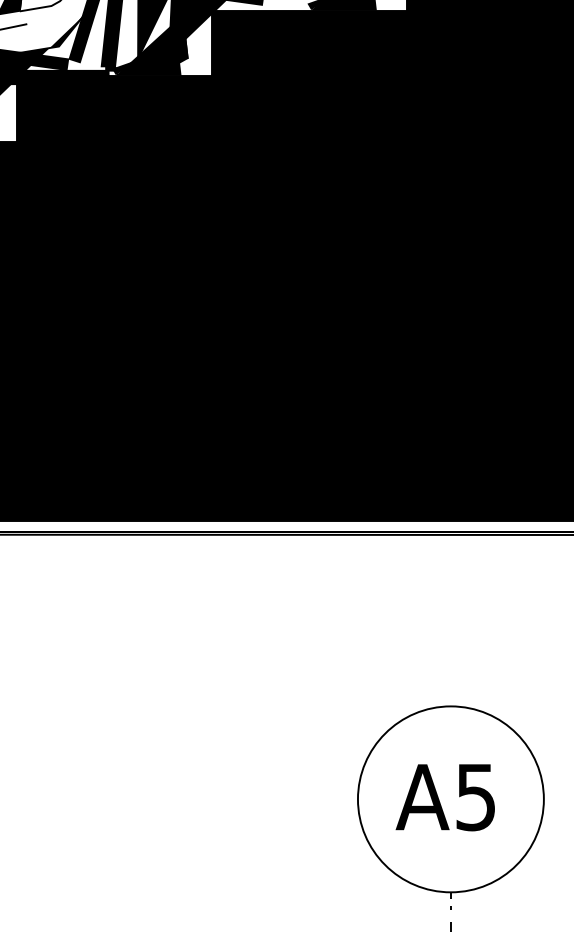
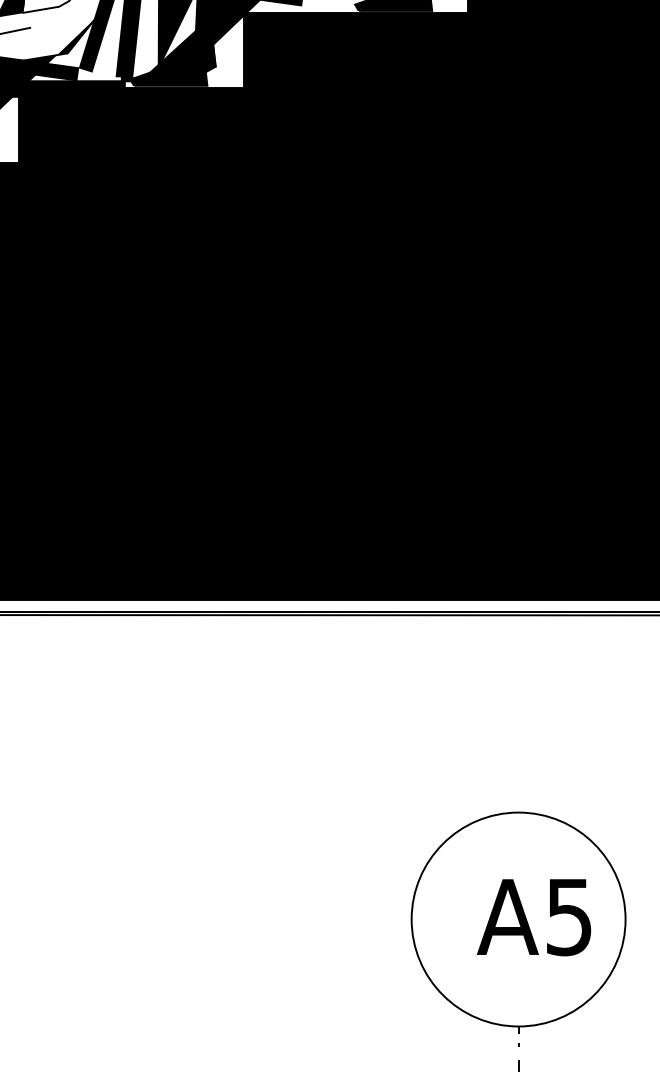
text: (444, 797) -> (533, 917), moved

